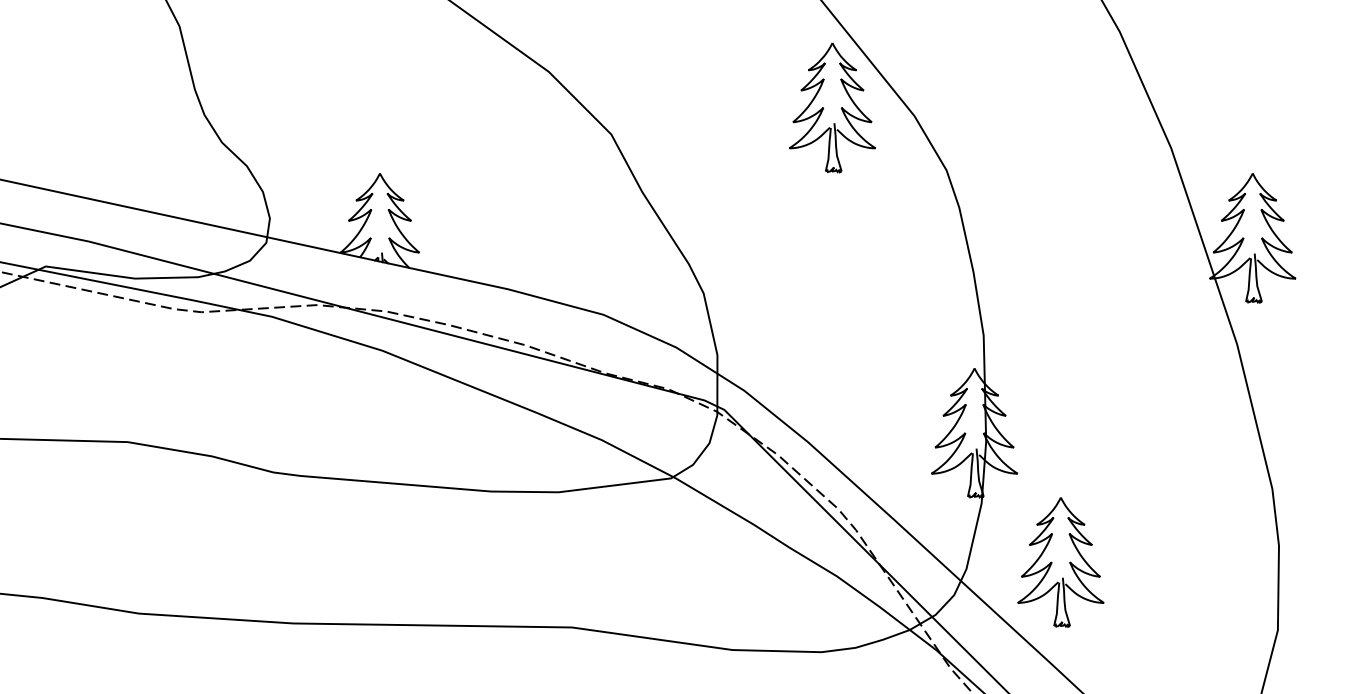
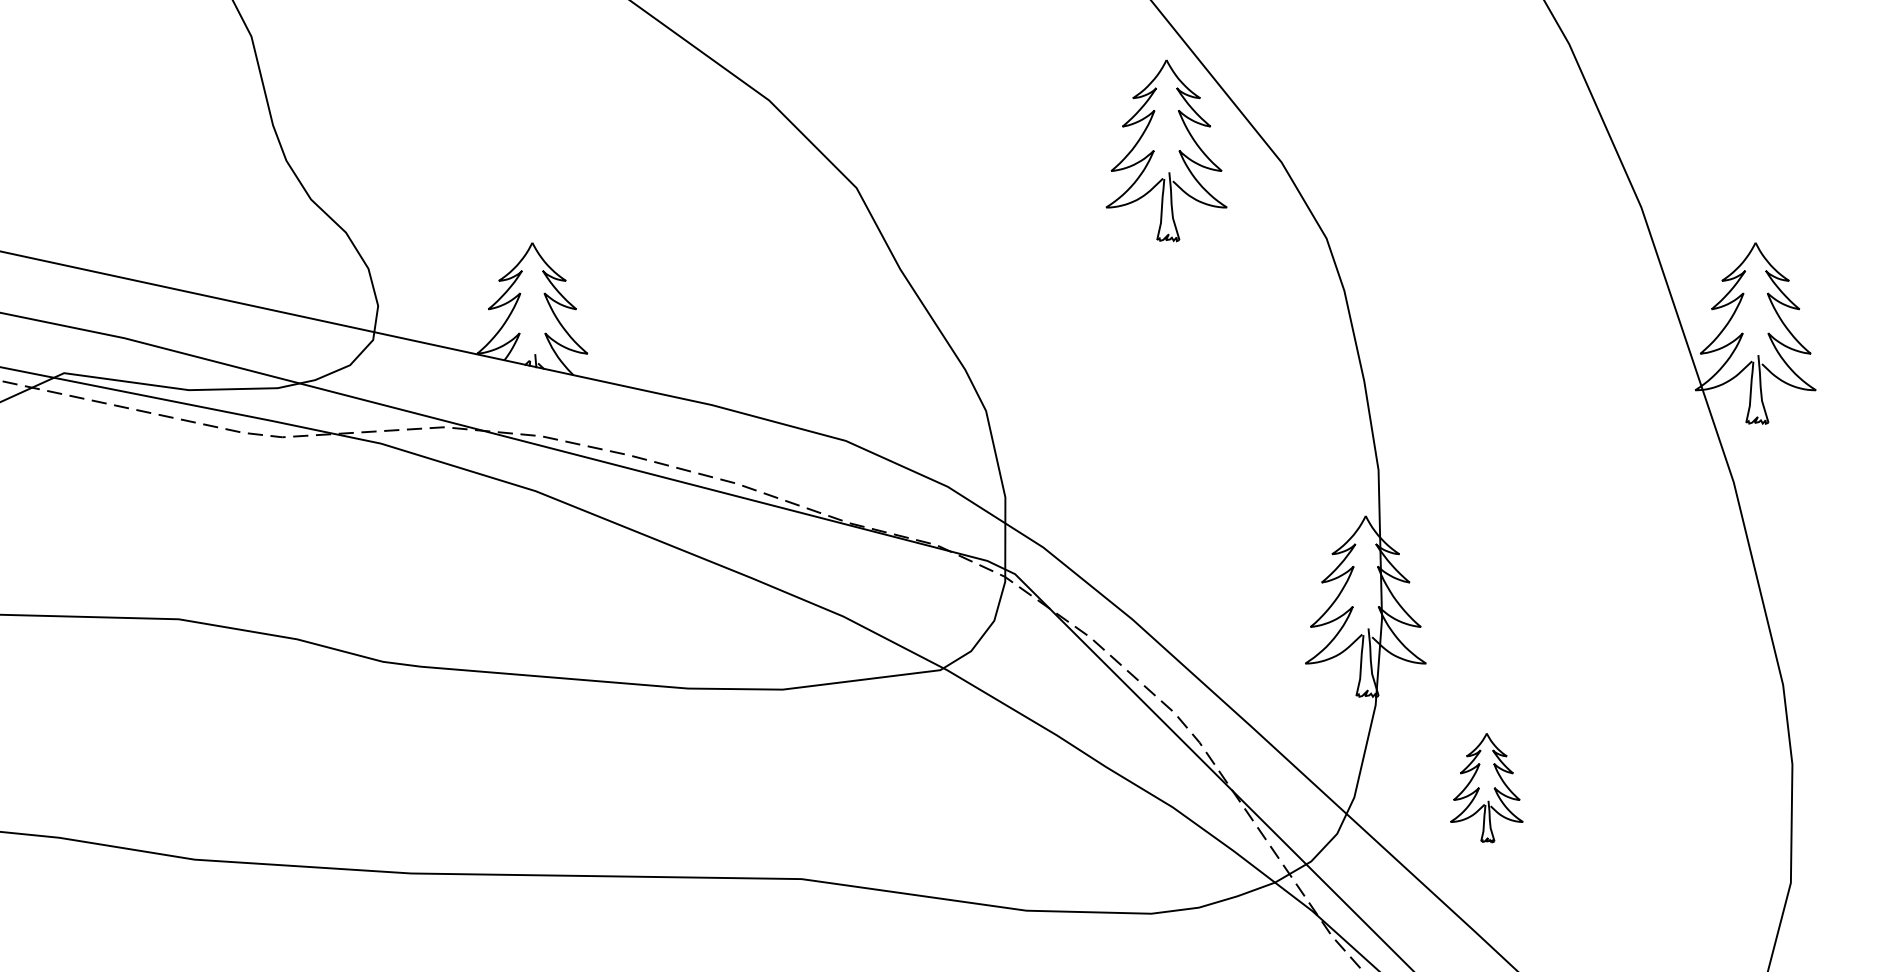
part: (1060, 562) -> (1486, 787), size x0.6

